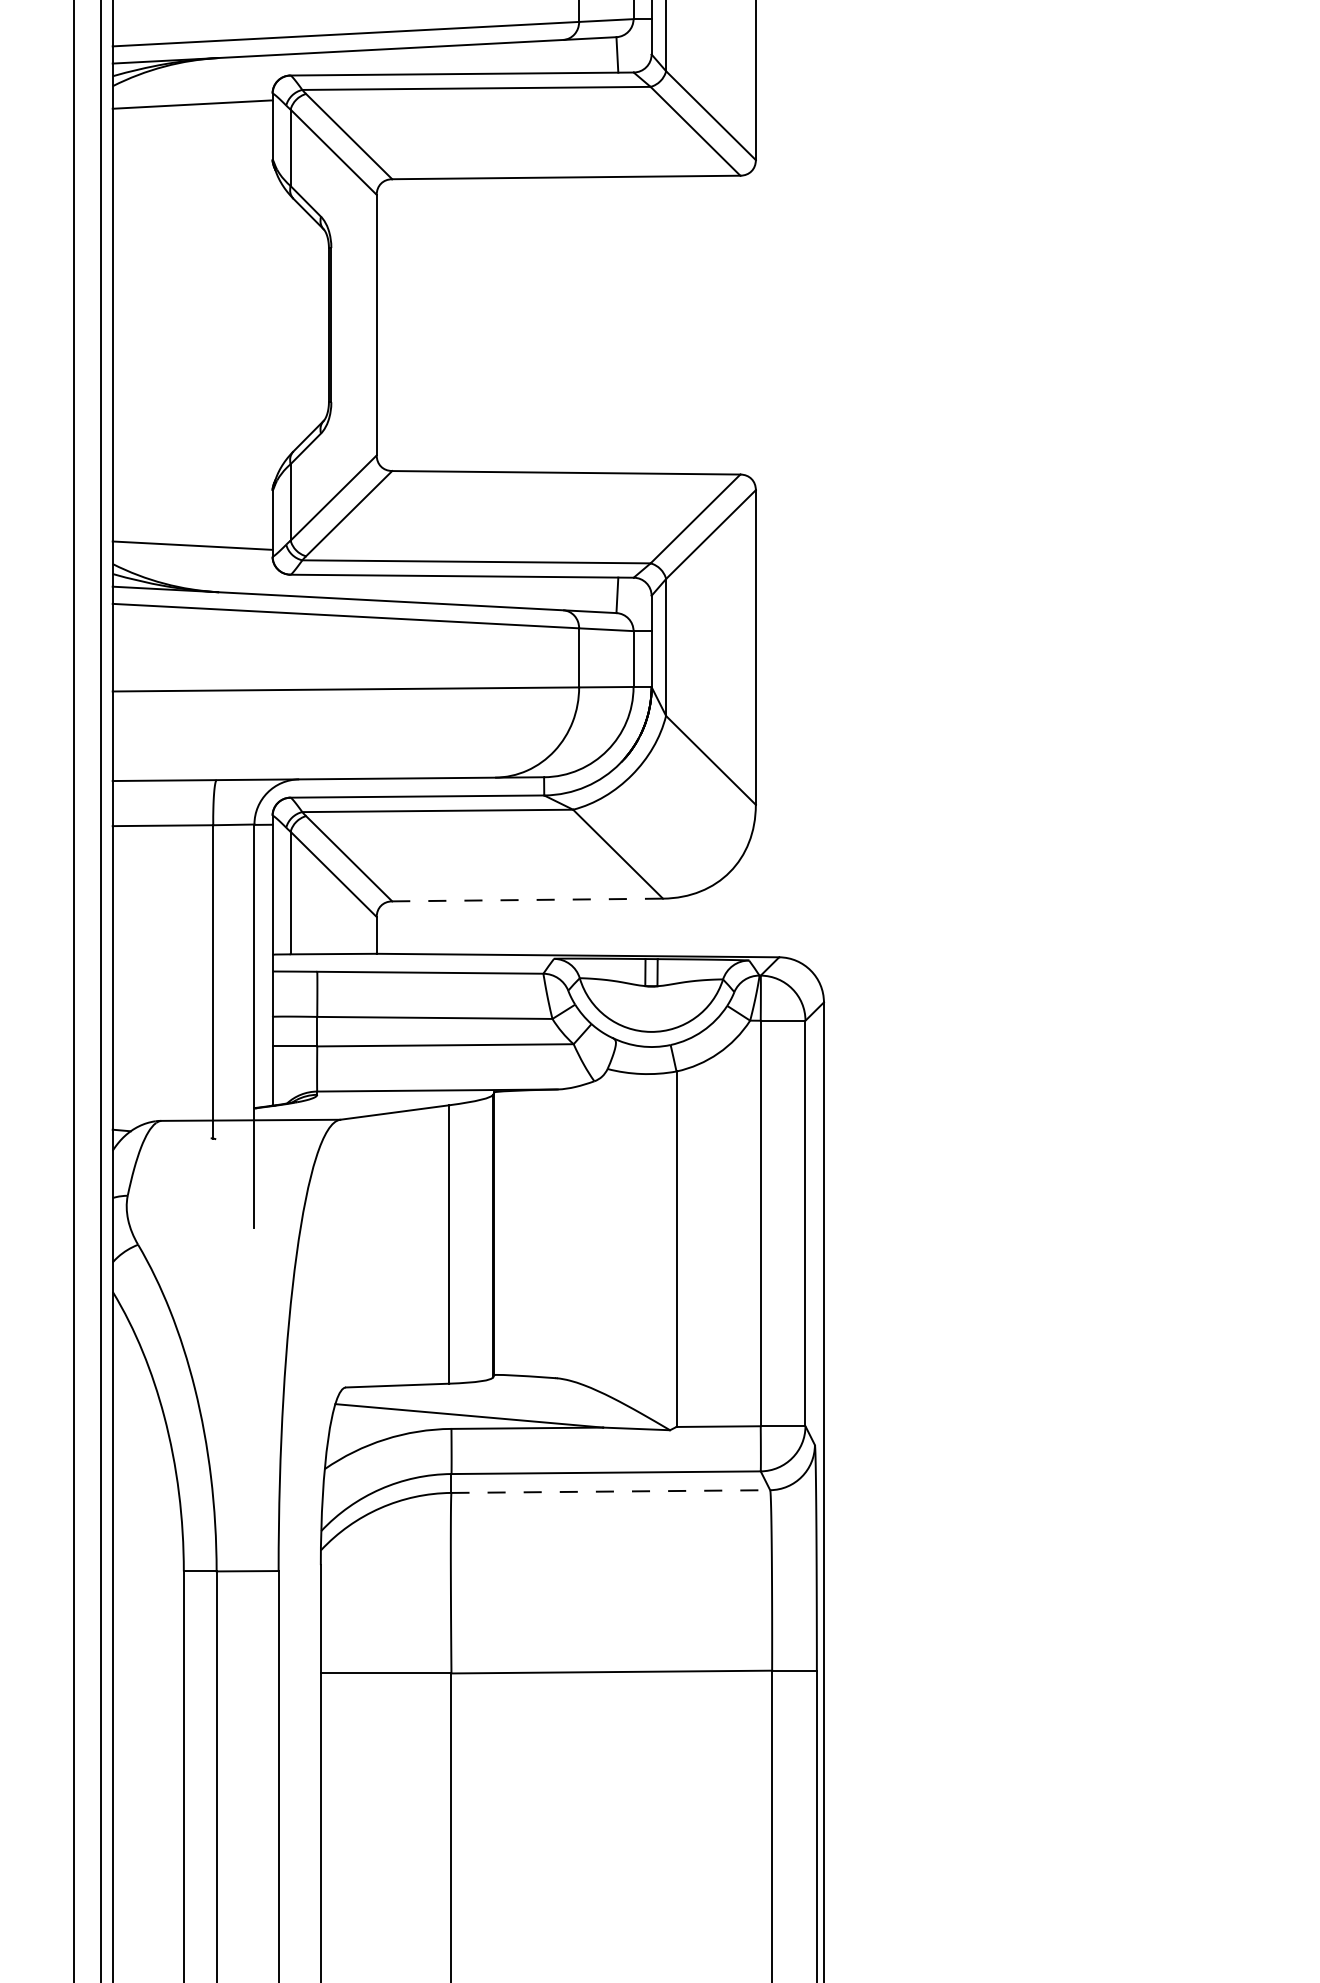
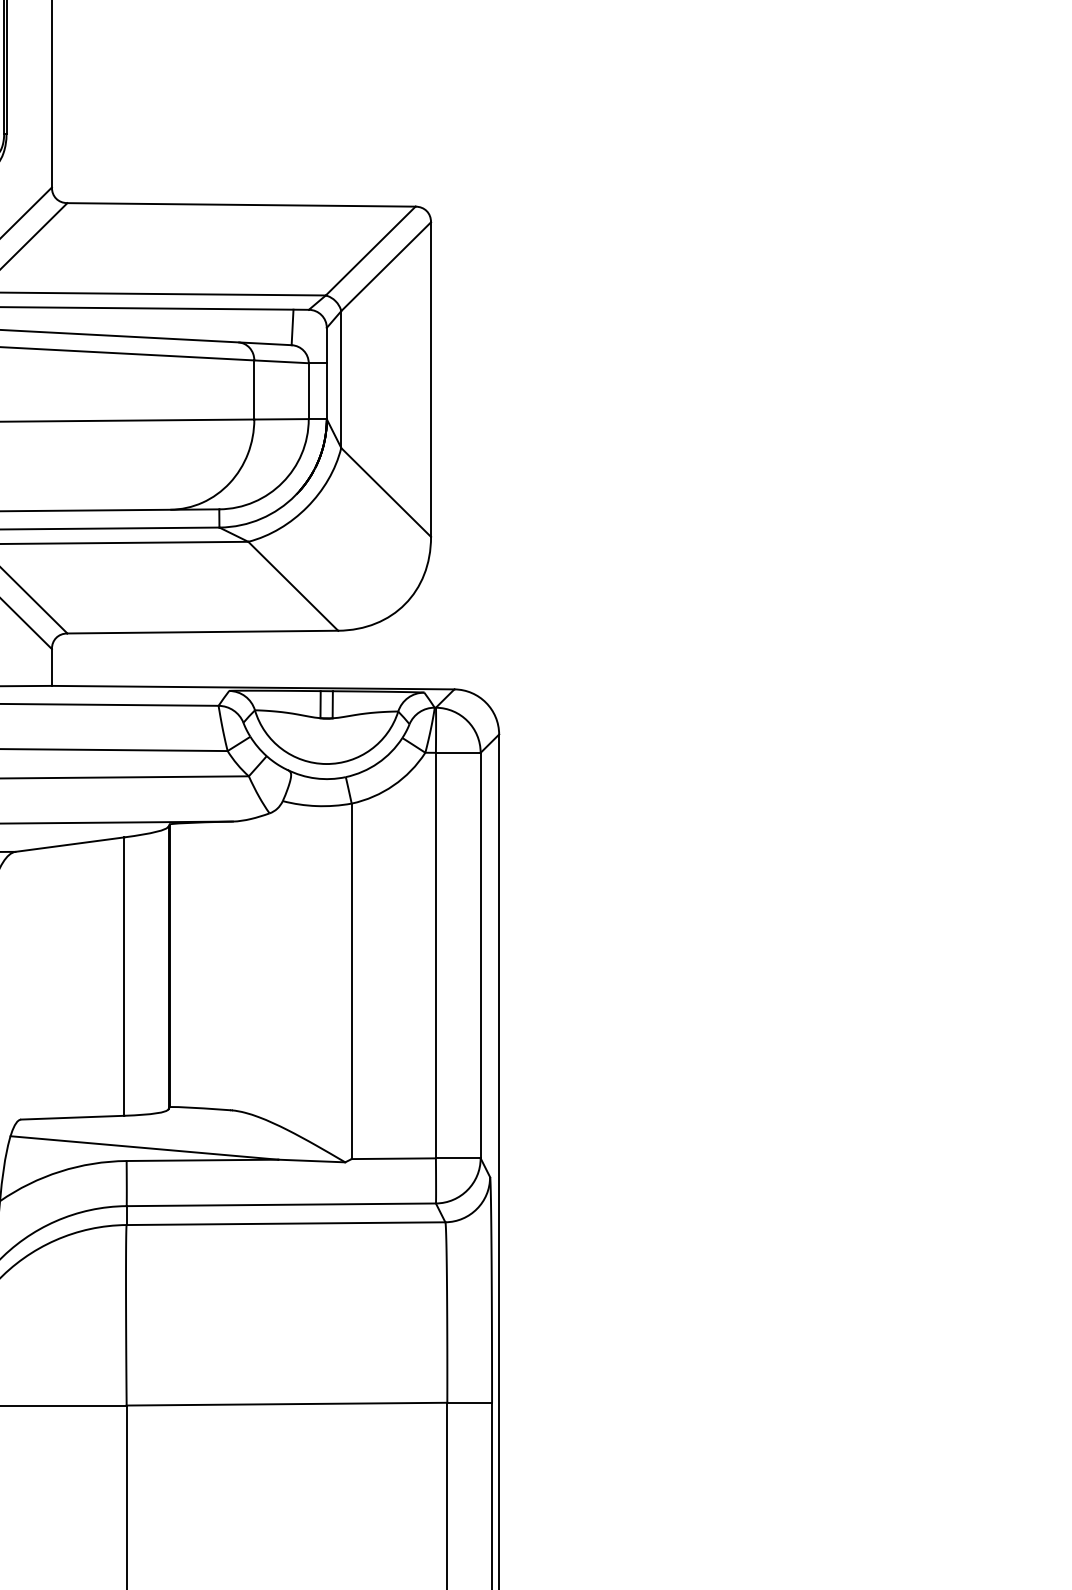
line: (527, 900) -> (202, 632), dashed -> solid
line: (611, 1491) -> (286, 1223), dashed -> solid

